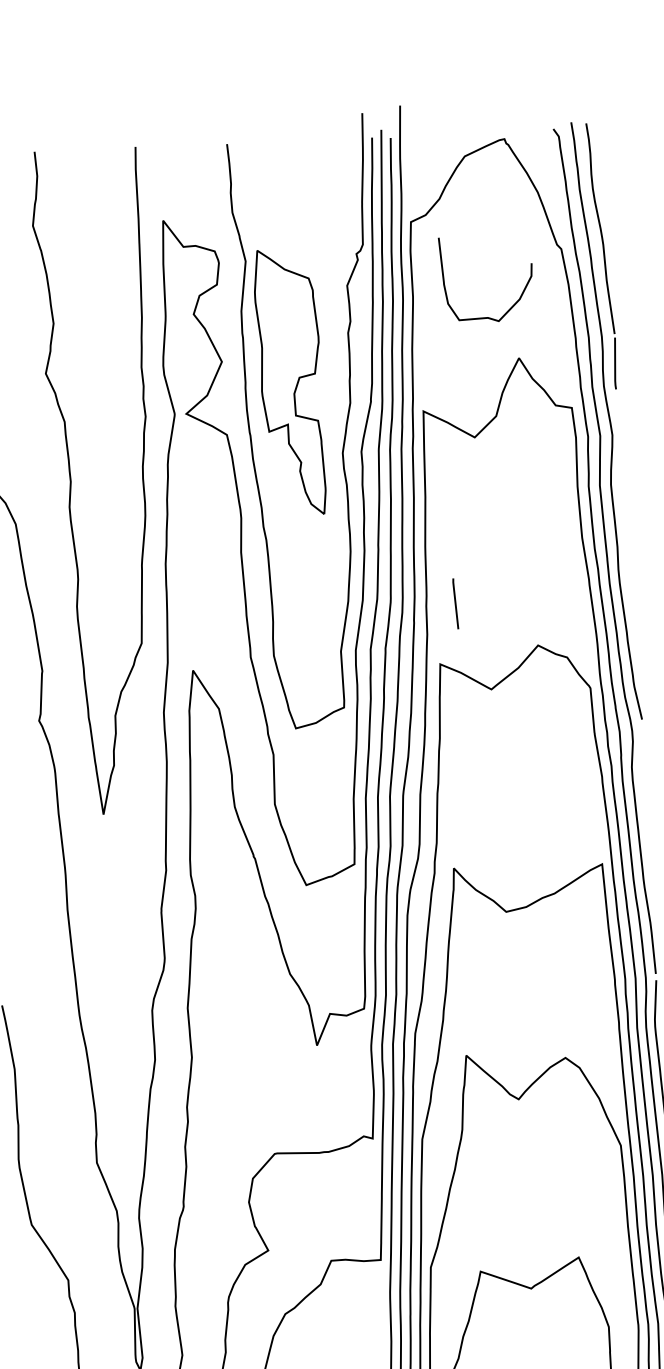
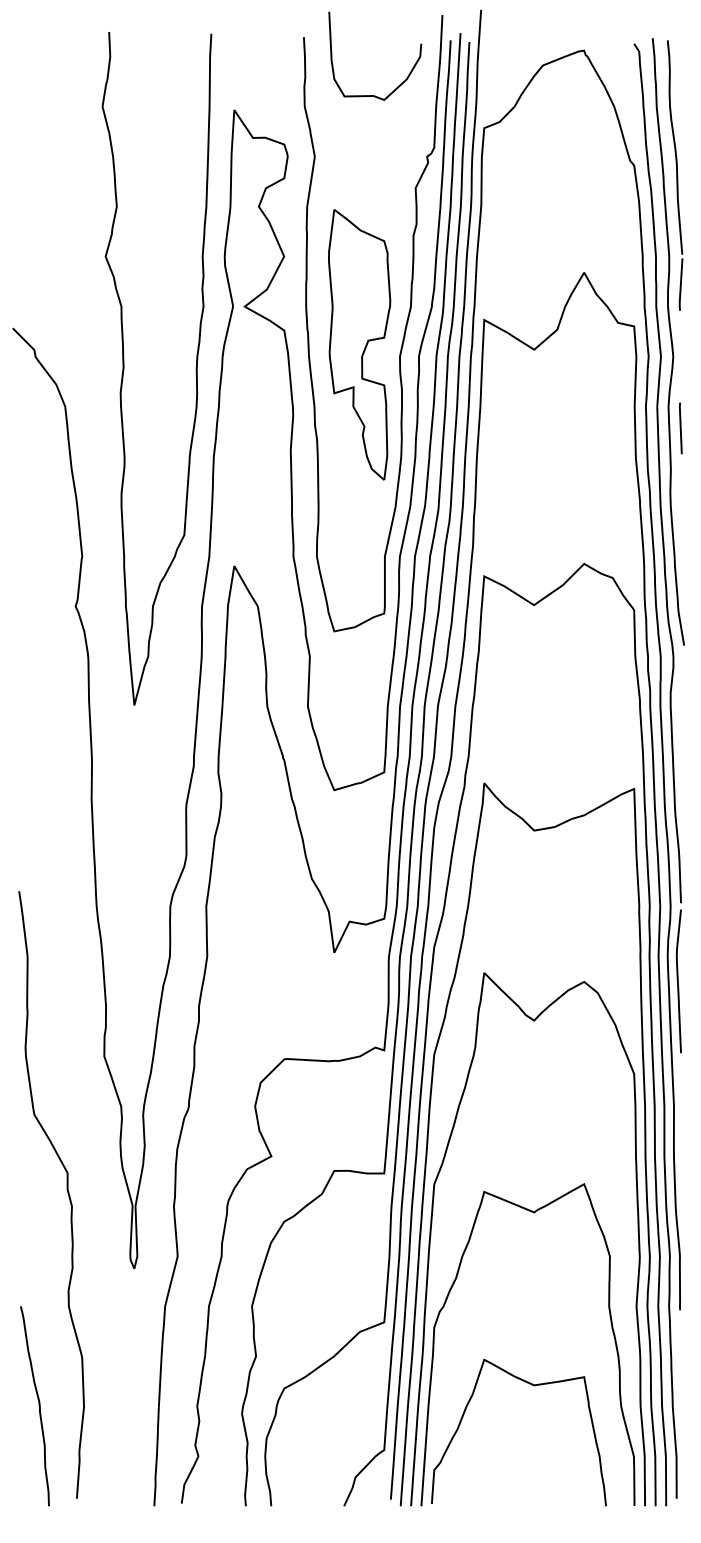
curve: (514, 302) -> (401, 82), moved
part: (291, 382) -> (359, 344), moved
line: (455, 603) -> (680, 428), moved

